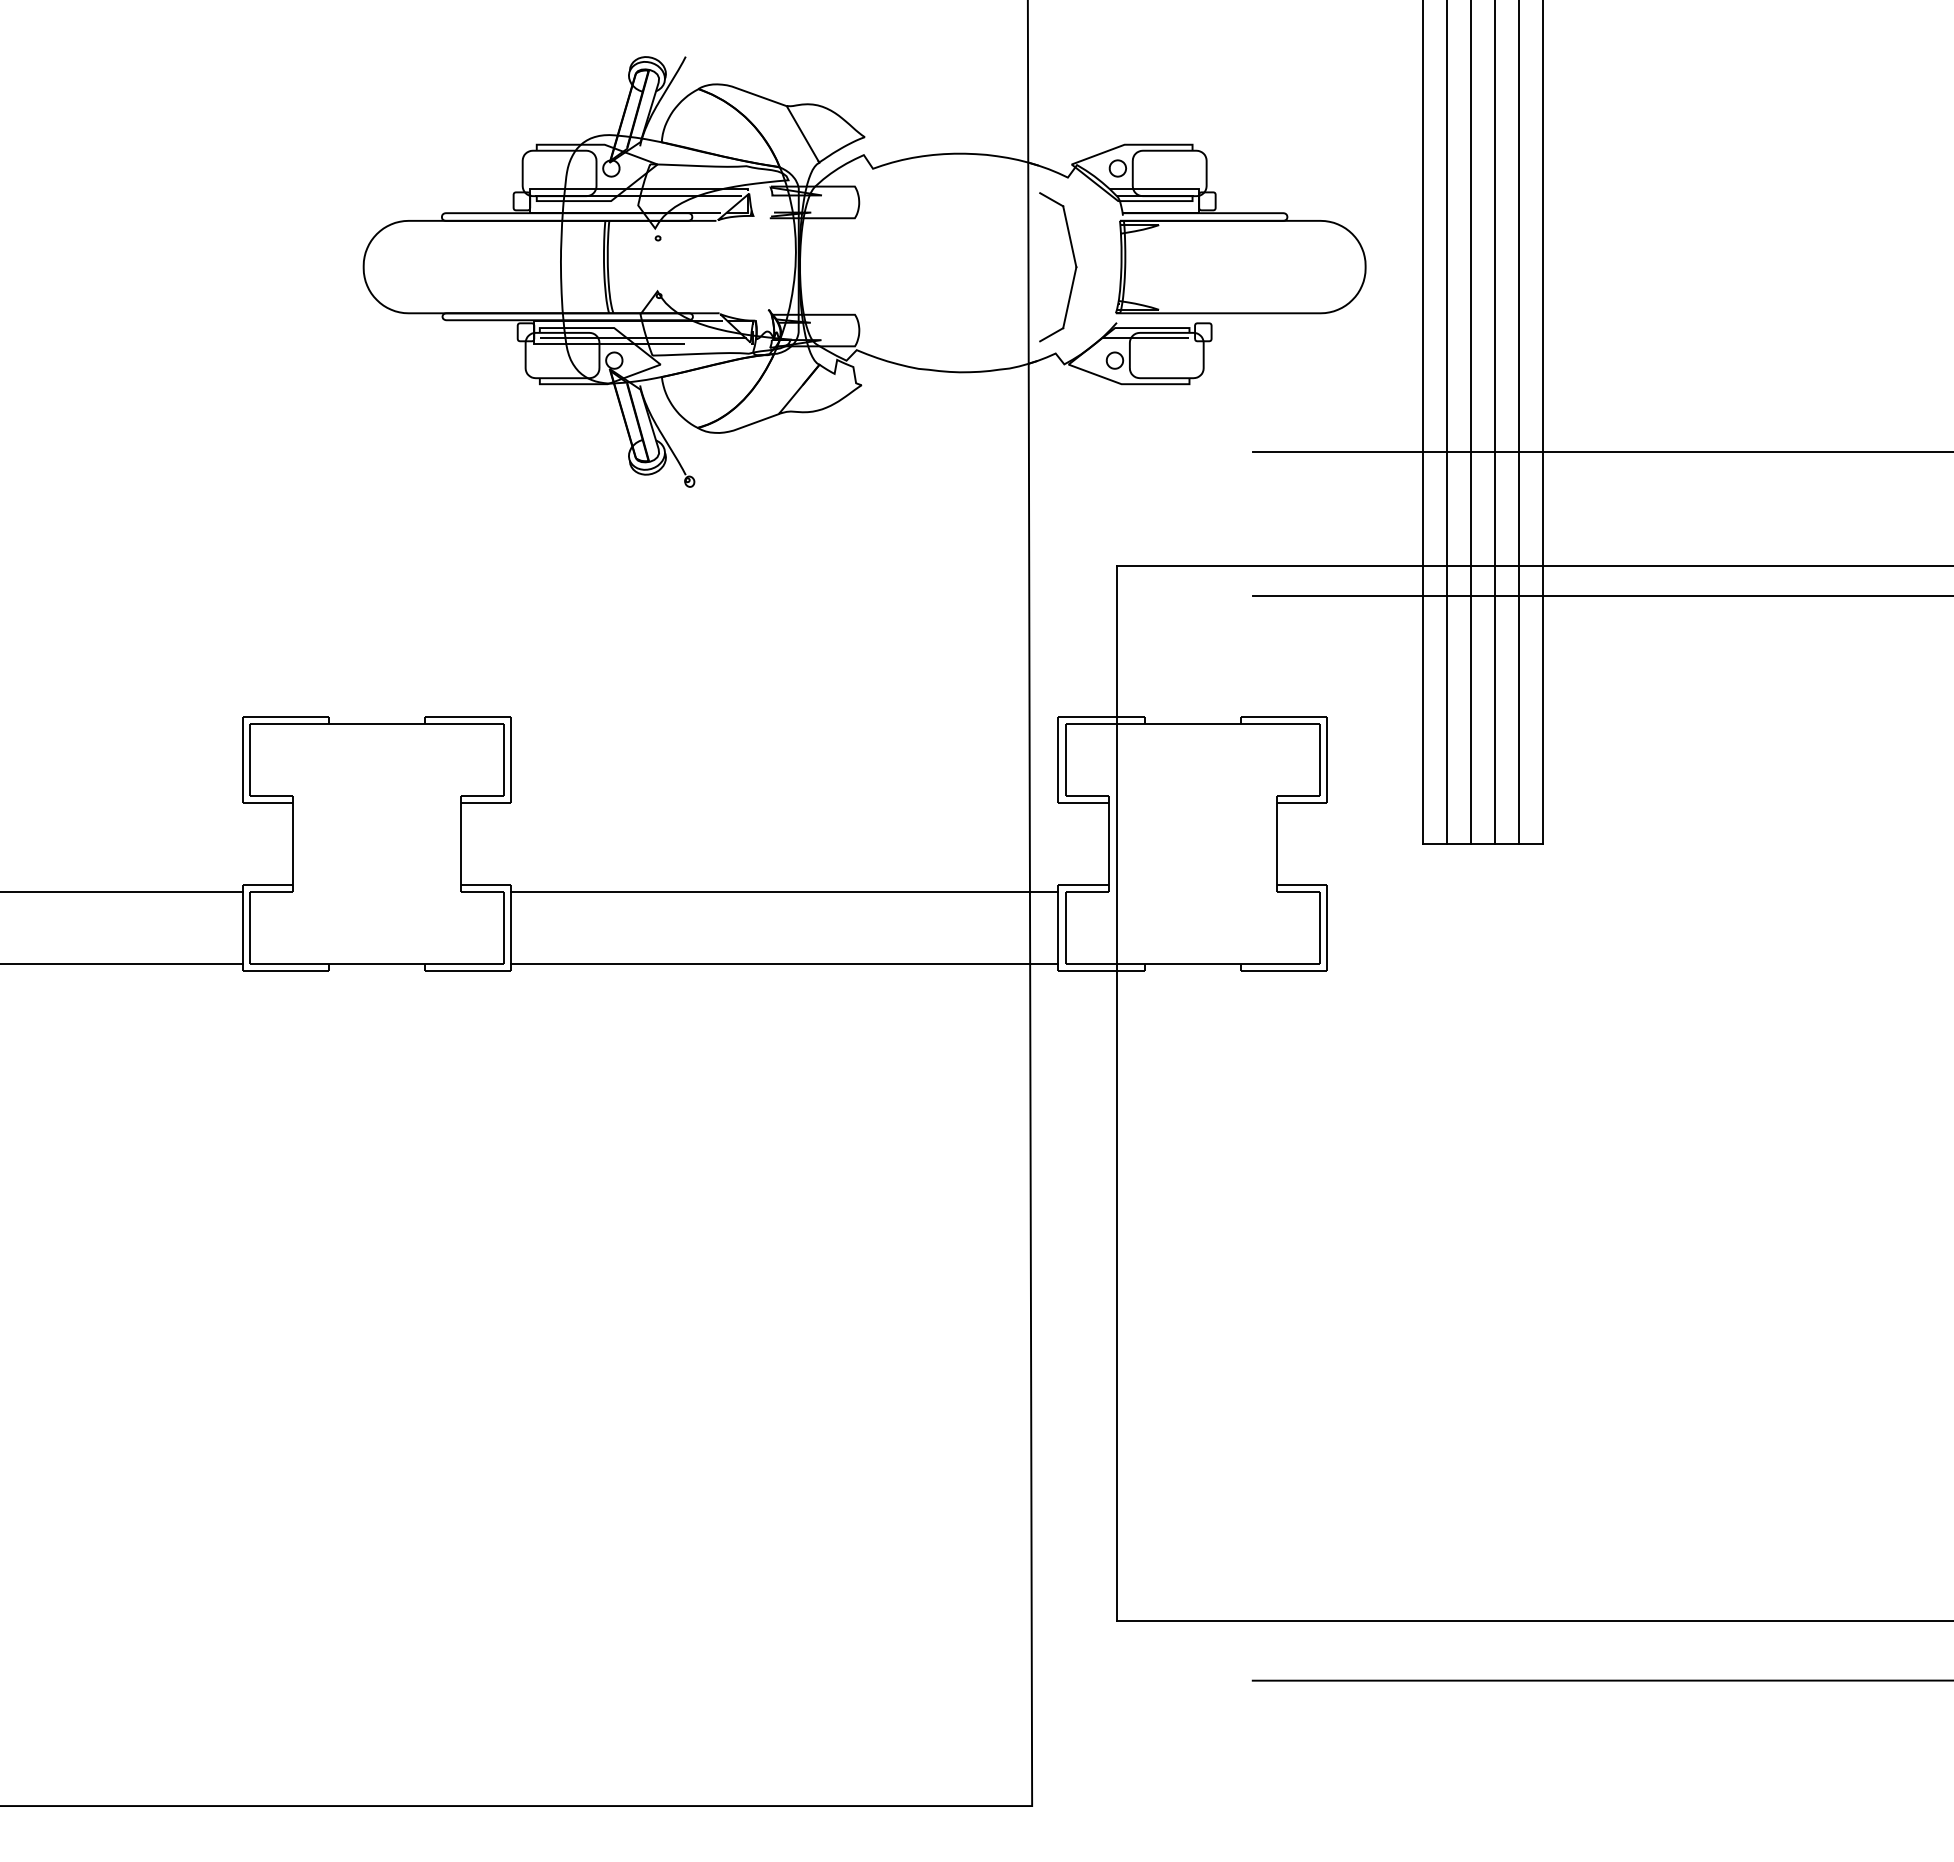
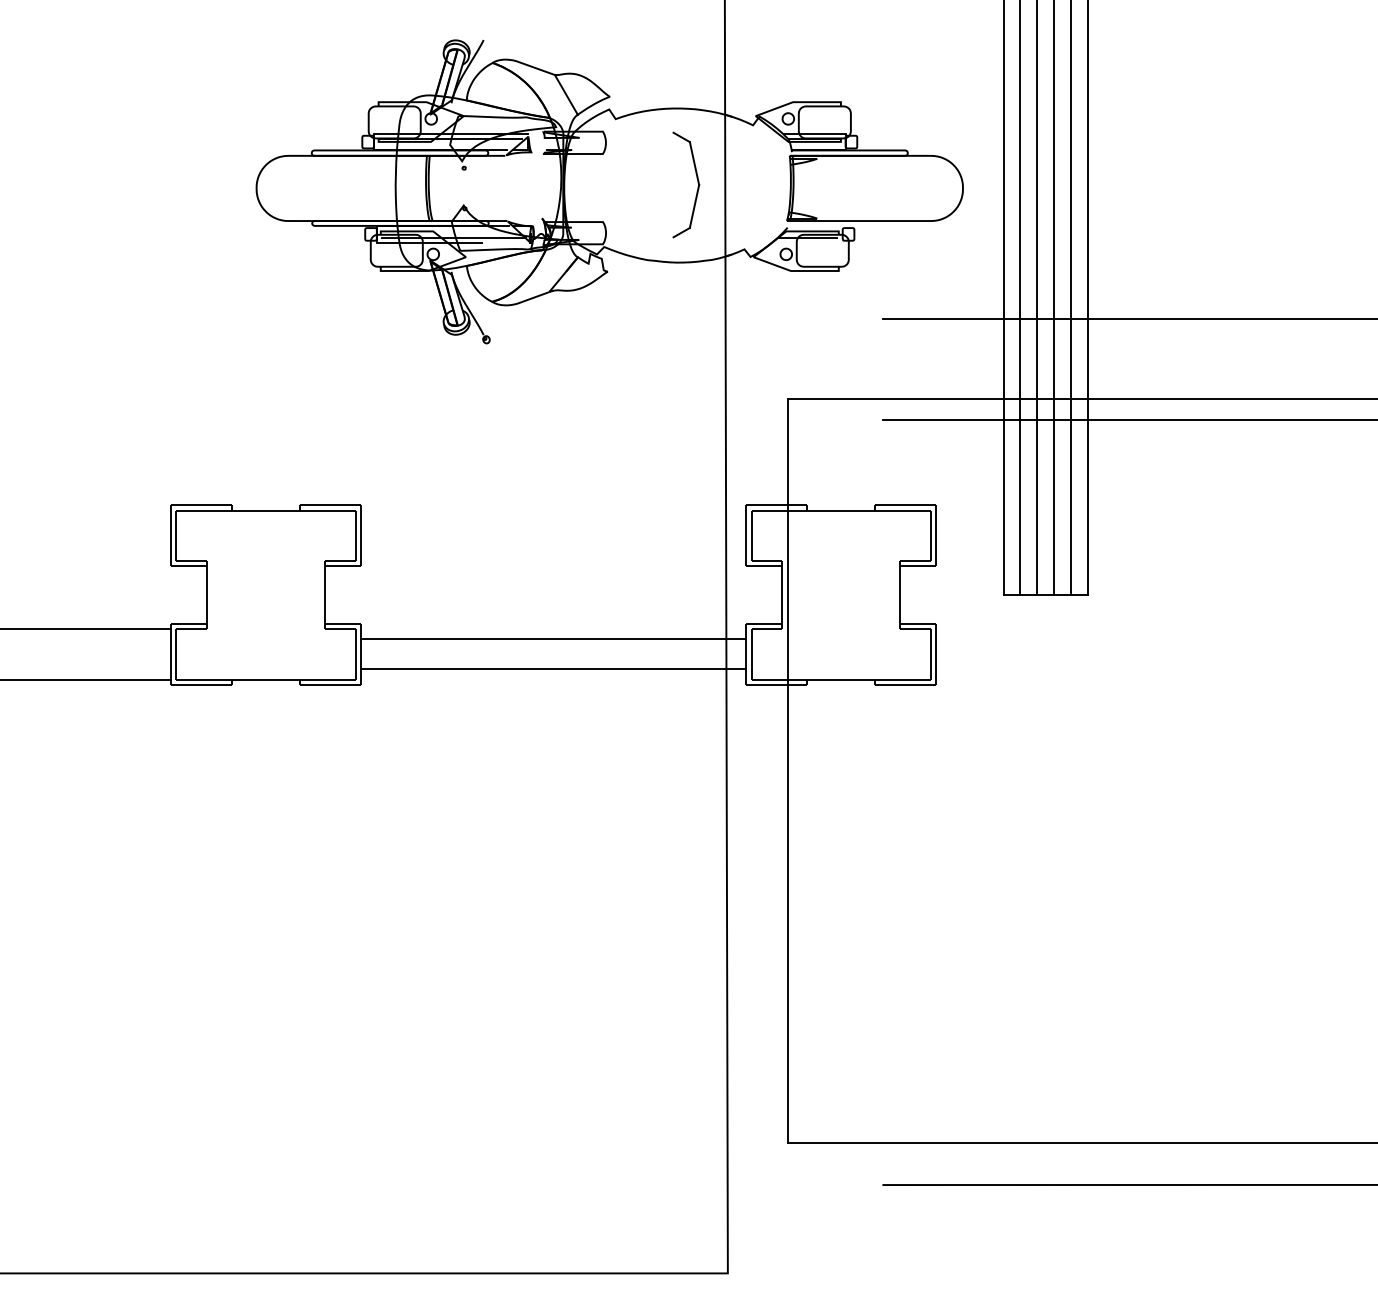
part: (1074, 264) -> (697, 183), moved
line: (784, 891) -> (553, 668), moved
line: (784, 963) -> (553, 639), moved

